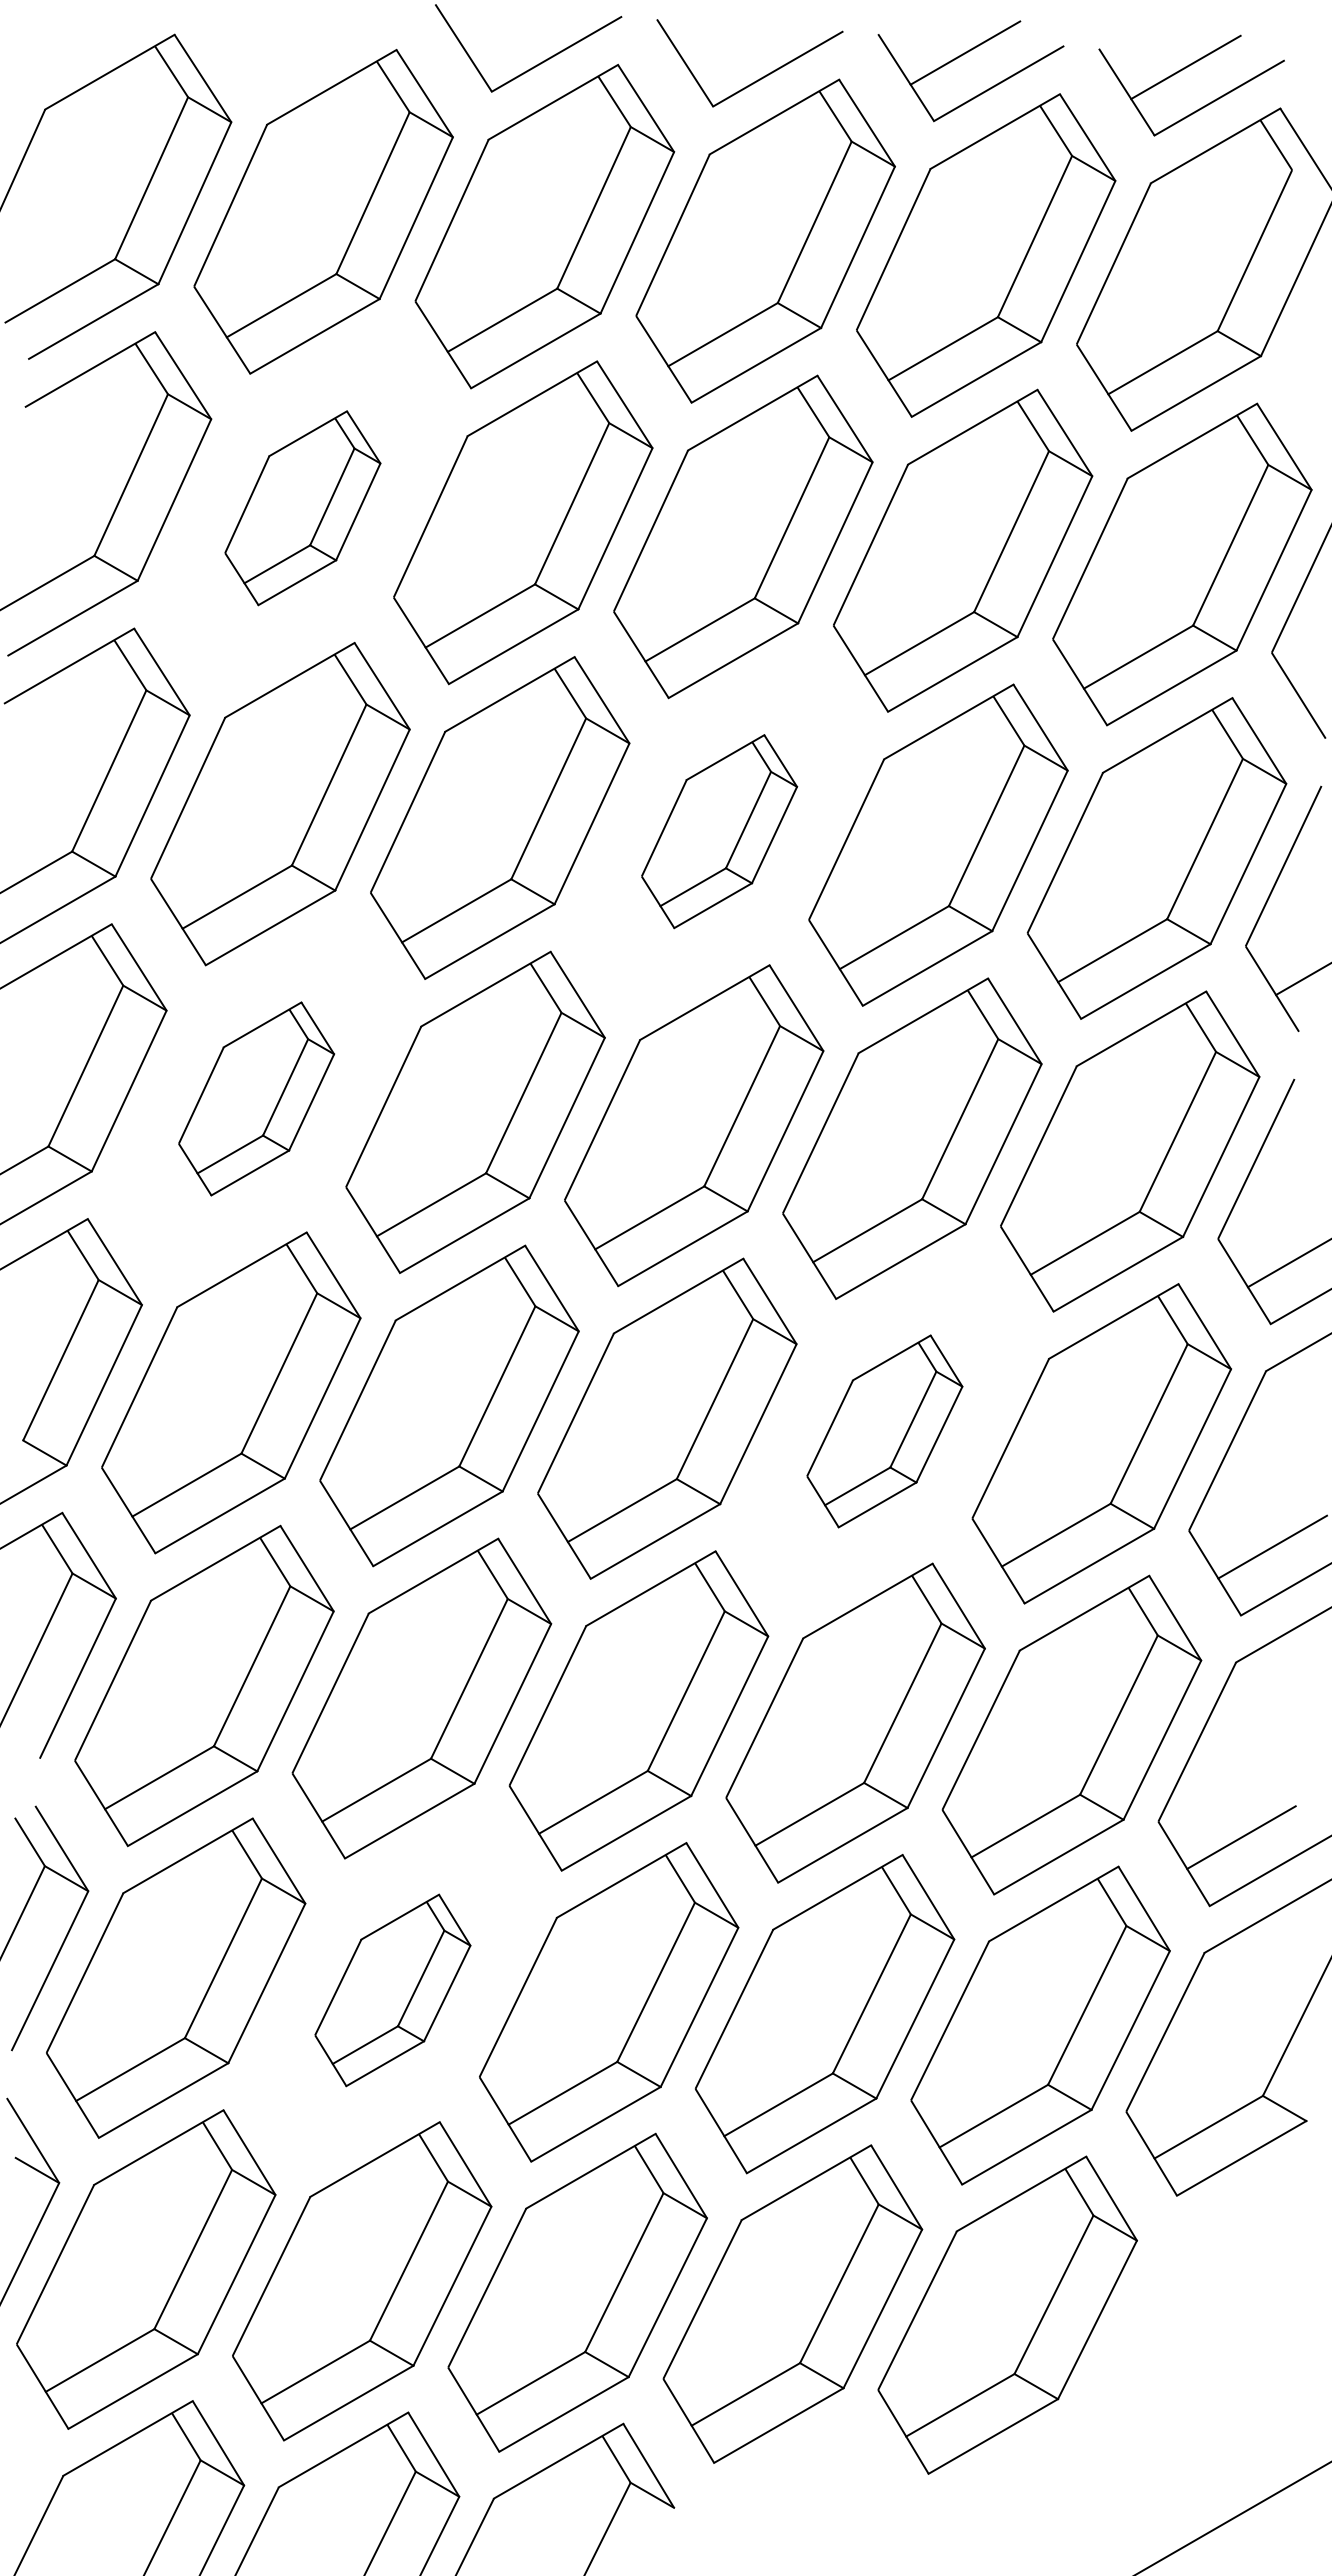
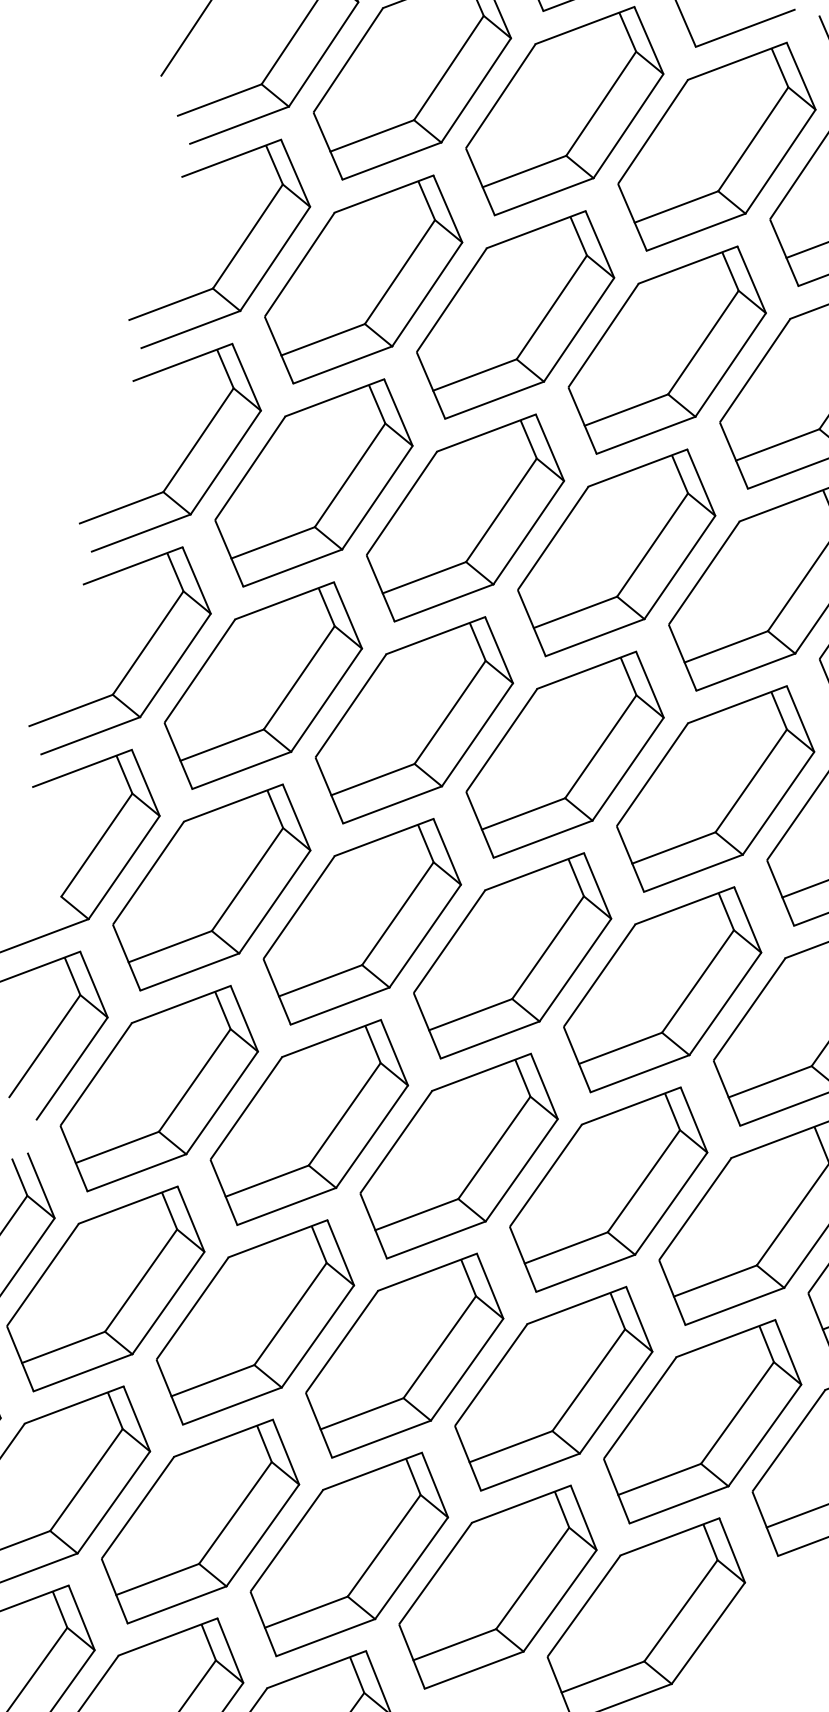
part: (302, 507) -> (363, 278), size x1.67
part: (719, 831) -> (616, 552), size x1.67
part: (256, 1098) -> (263, 685), size x1.67
part: (884, 1431) -> (662, 989), size x1.67
part: (392, 1990) -> (255, 1322), size x1.67

